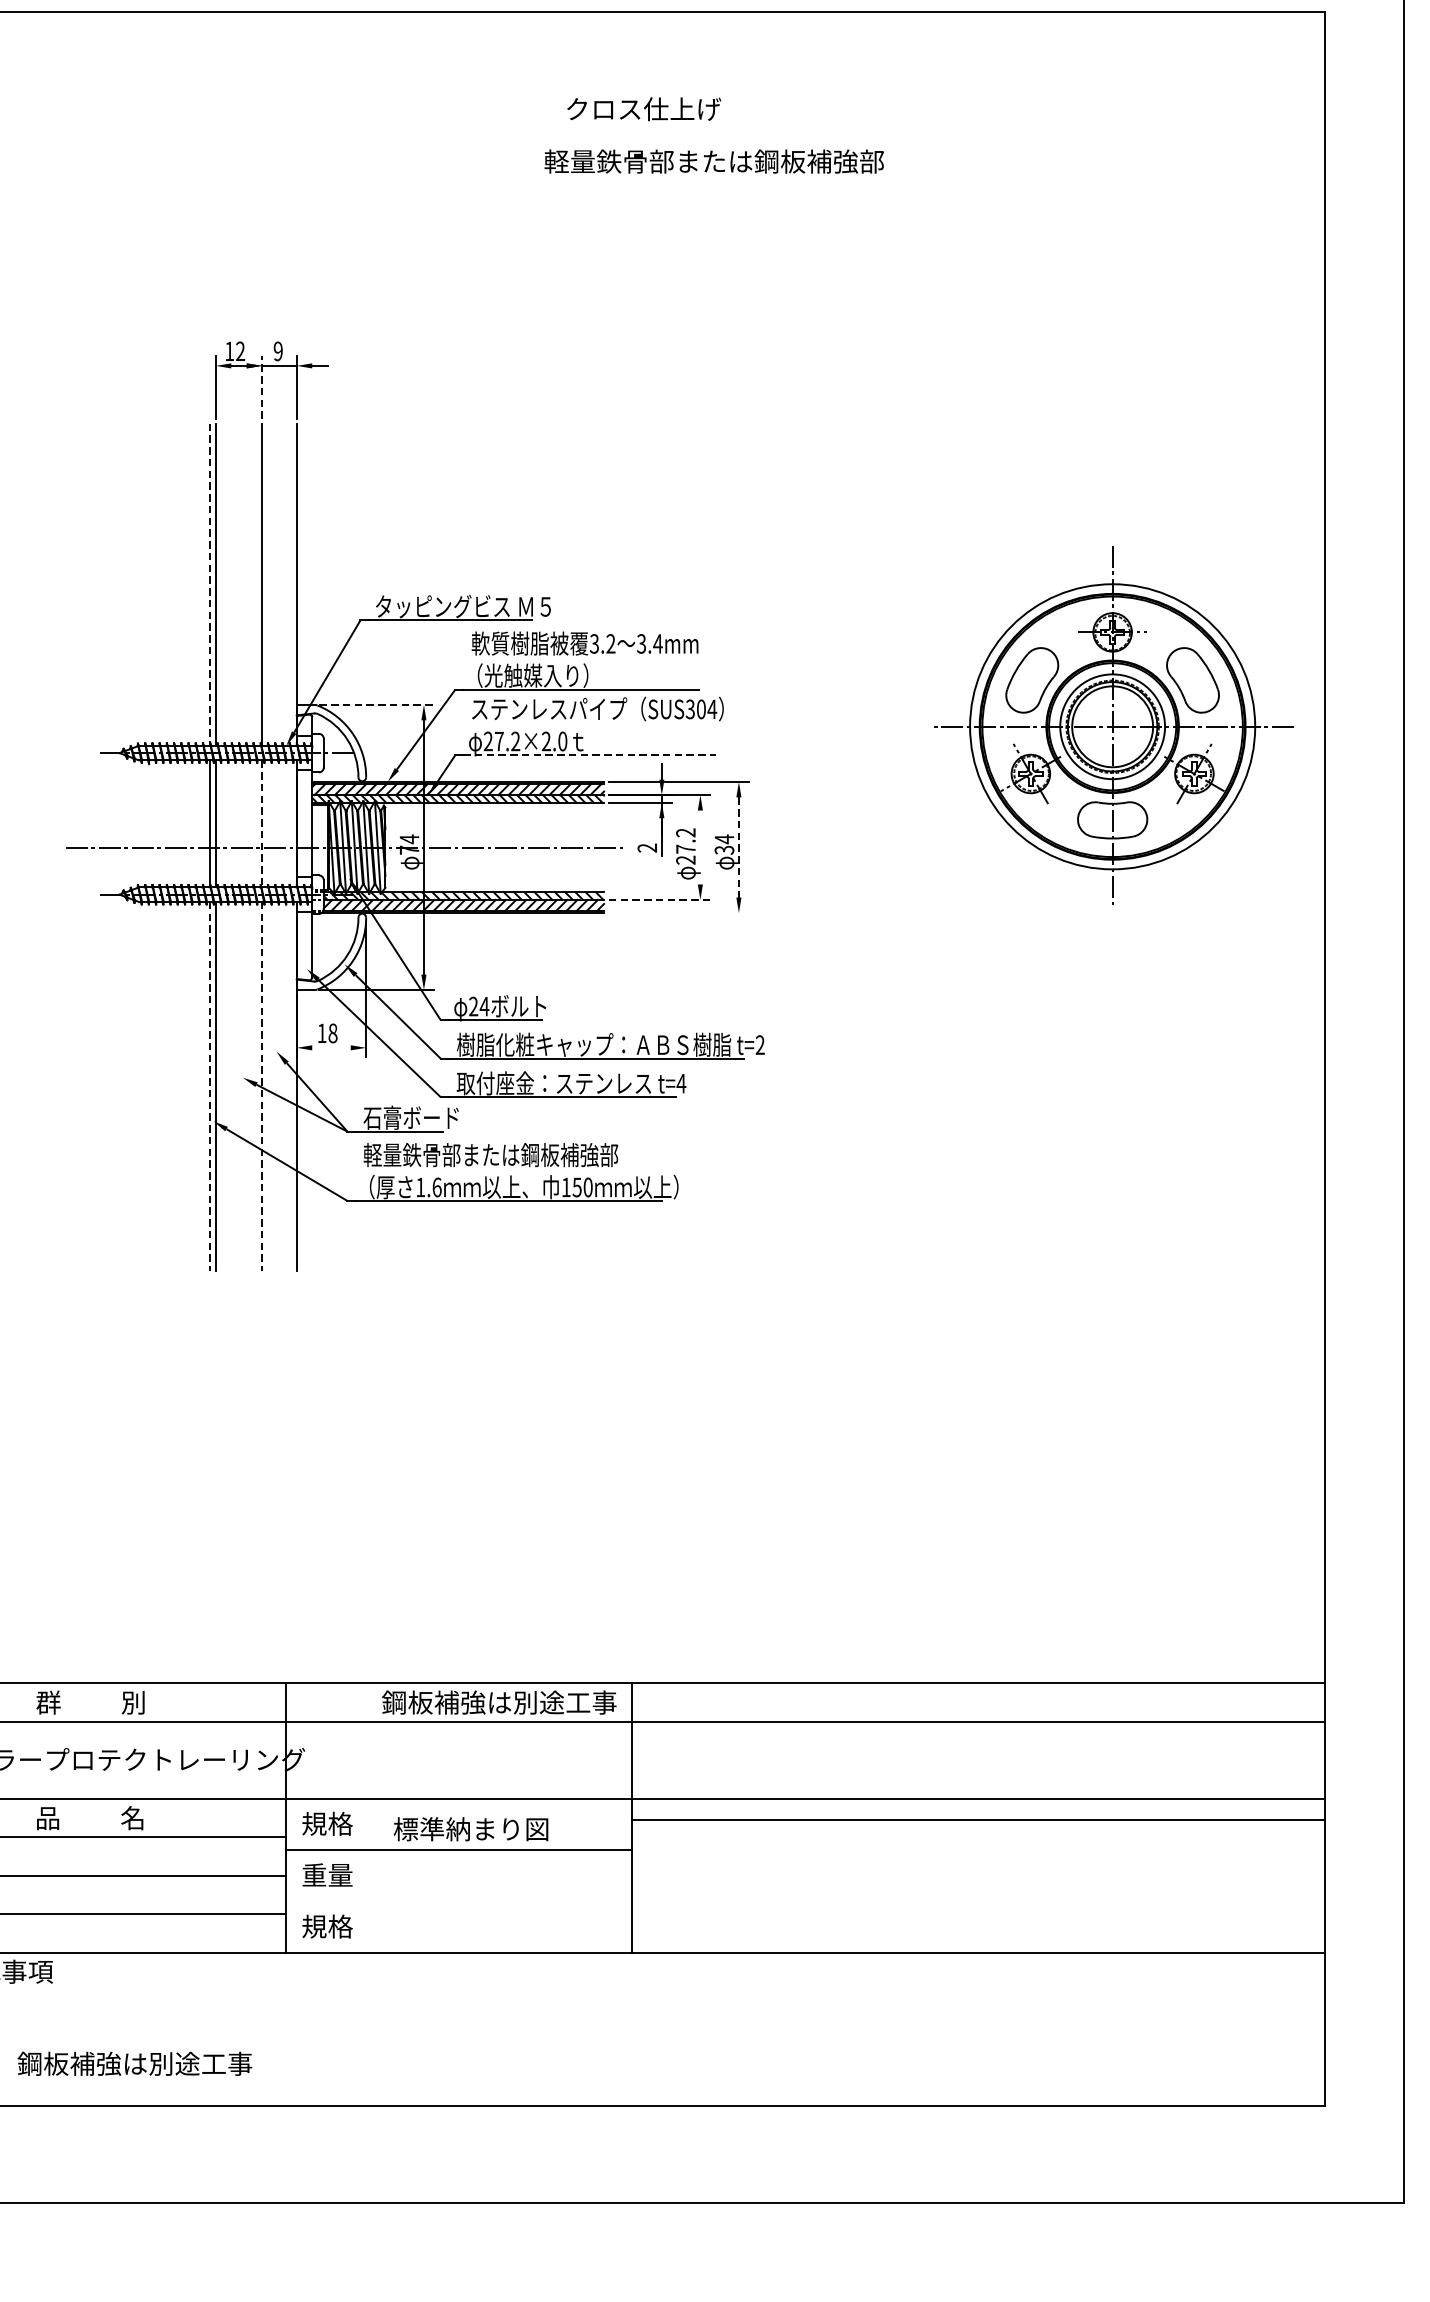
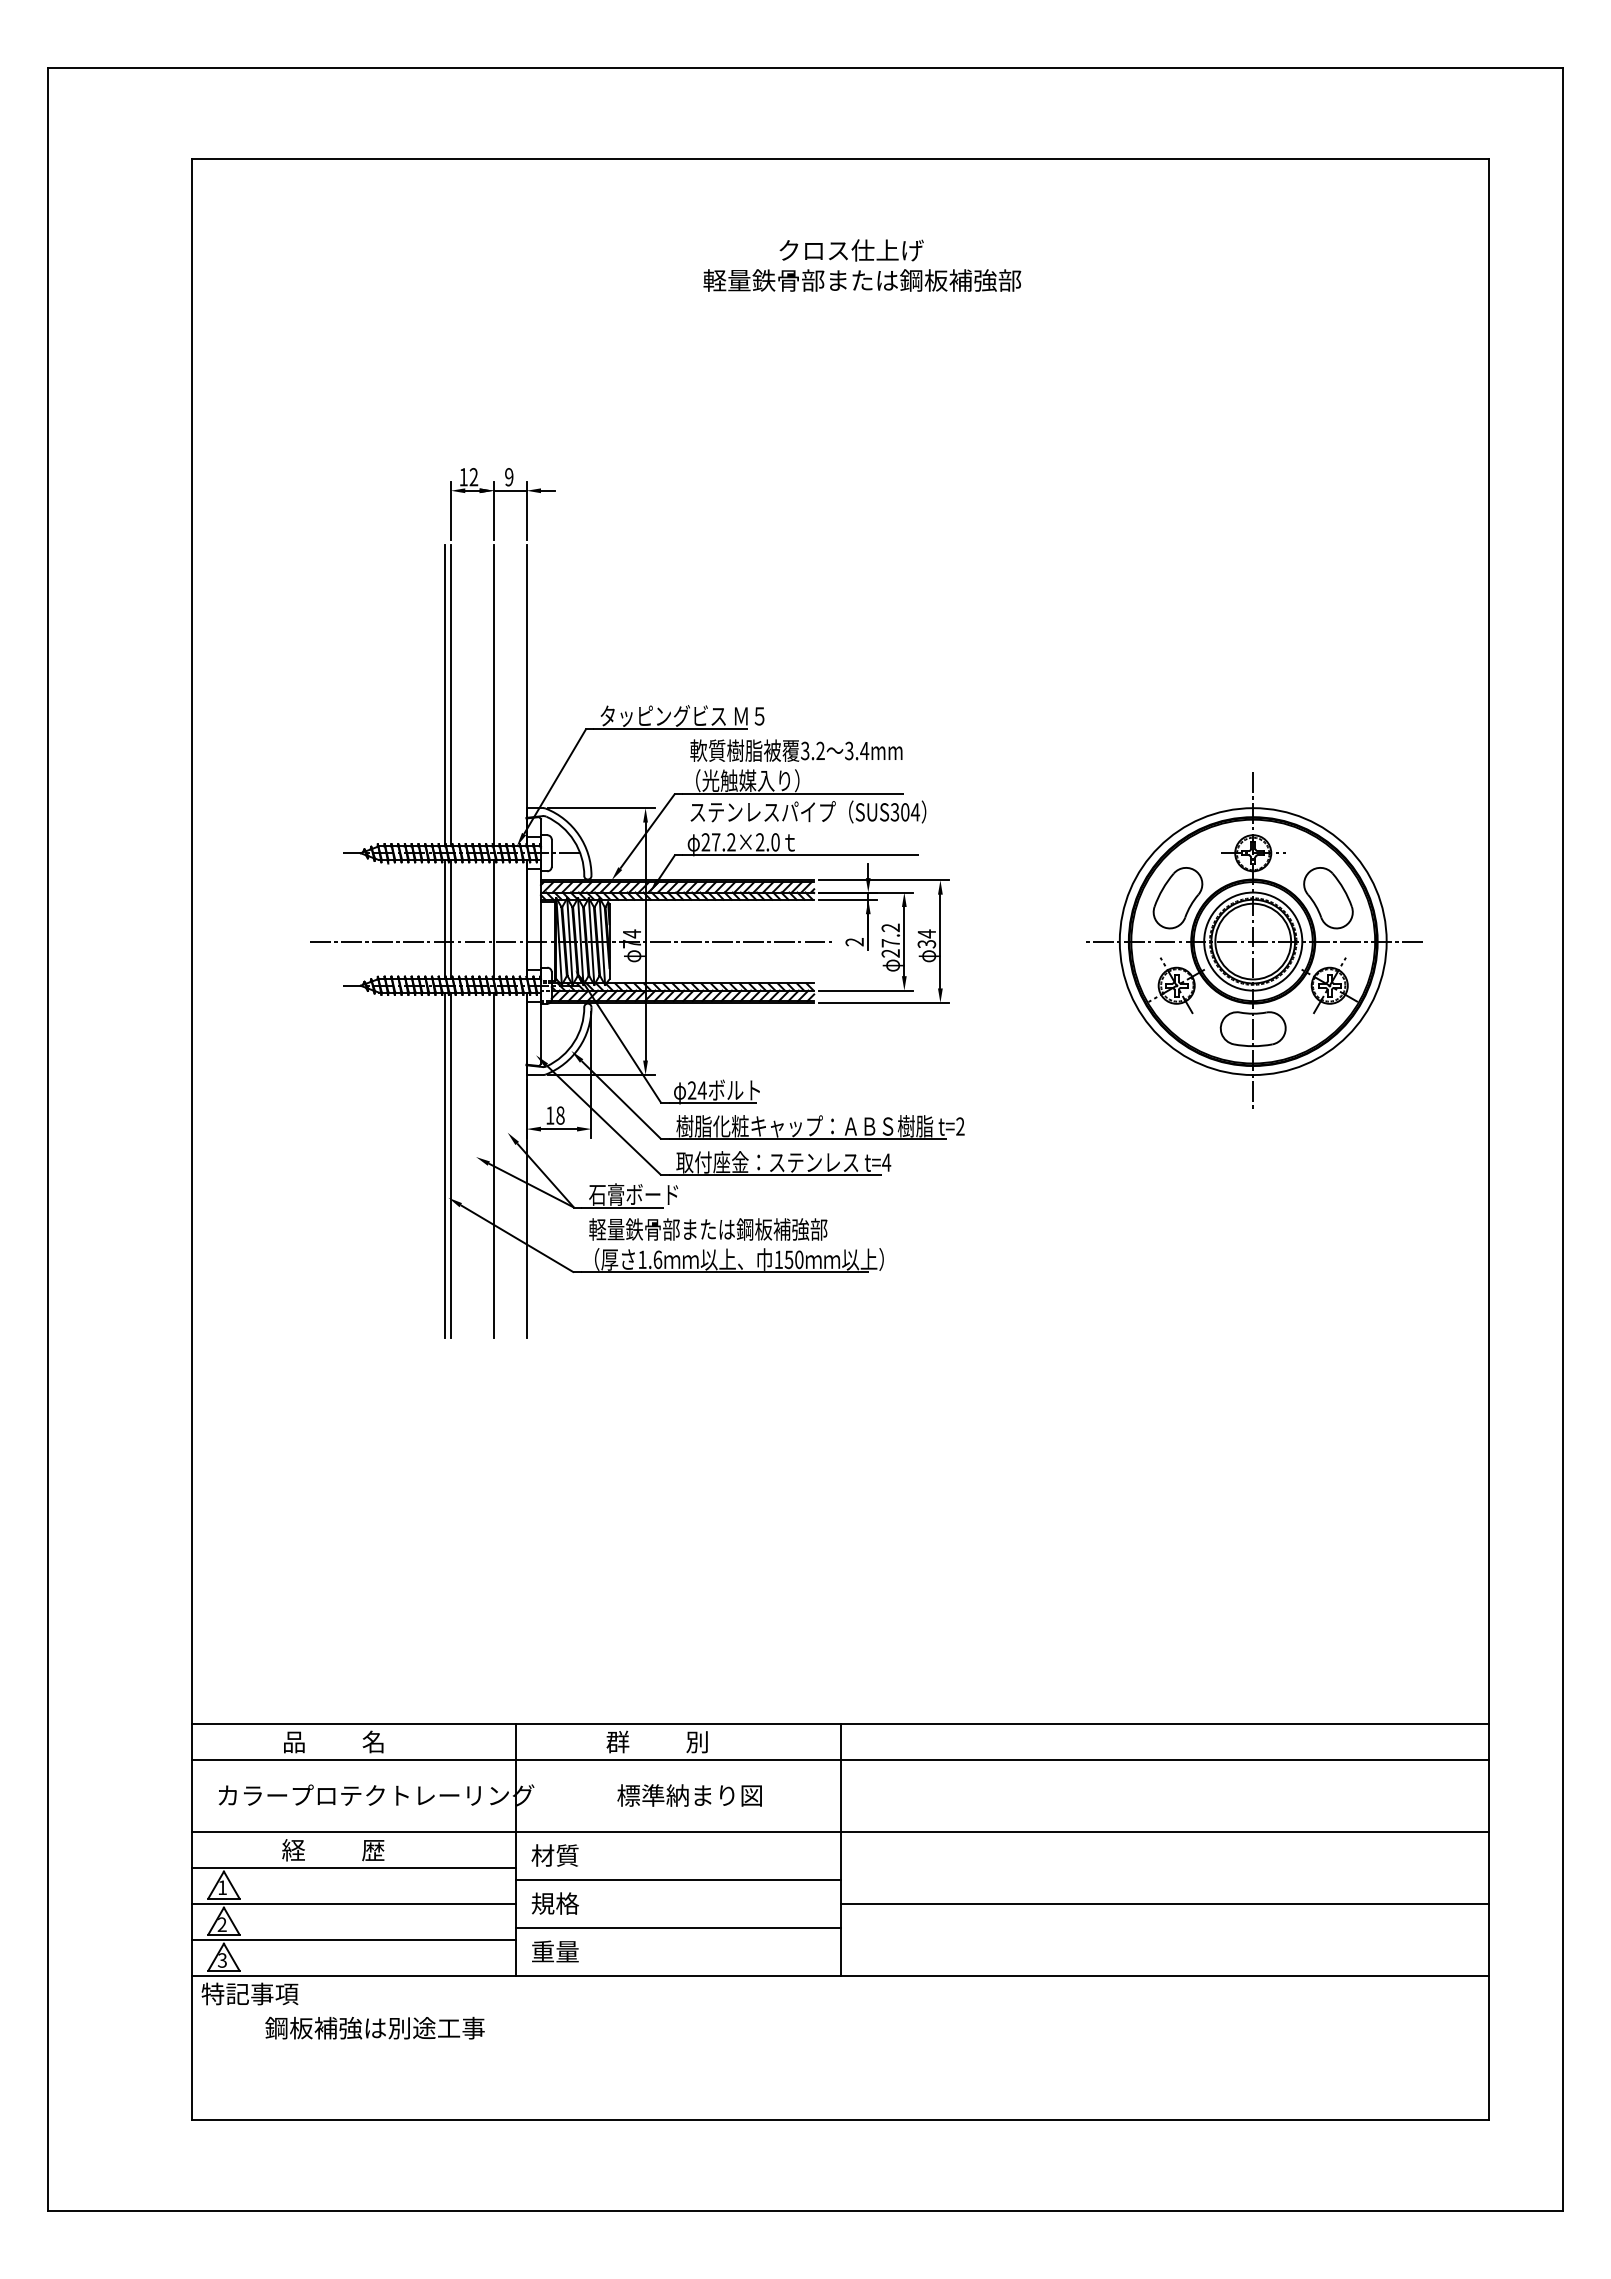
text: (714, 161) -> (862, 280), moved
line: (262, 386) -> (494, 510), dashed -> solid
line: (210, 584) -> (445, 695), dashed -> solid
line: (376, 705) -> (601, 808), dashed -> solid
part: (1113, 725) -> (1254, 940), moved
line: (589, 755) -> (800, 855), dashed -> solid
line: (262, 823) -> (494, 919), dashed -> solid
line: (700, 847) -> (904, 941), added
line: (739, 847) -> (940, 941), dashed -> solid
line: (659, 899) -> (866, 990), dashed -> solid
line: (678, 912) -> (883, 1002), added
line: (330, 1048) -> (558, 1129), added
line: (210, 1086) -> (445, 1165), dashed -> solid
line: (262, 1086) -> (494, 1165), dashed -> solid
text: (90, 1702) -> (333, 1741), 群          別 -> 品          名
text: (498, 1702) -> (715, 1741), 鋼板補強は別途工事 -> 群          別
text: (90, 1817) -> (333, 1849), 品          名 -> 経          歴
line: (978, 1820) -> (1164, 1904), moved
text: (326, 1823) -> (554, 1855), 規格 -> 材質
text: (470, 1829) -> (689, 1795), moved
text: (326, 1875) -> (554, 1903), 重量 -> 規格
line: (459, 1901) -> (678, 1928), added
text: (326, 1926) -> (554, 1951), 規格 -> 重量
text: (134, 2063) -> (374, 2027), moved

